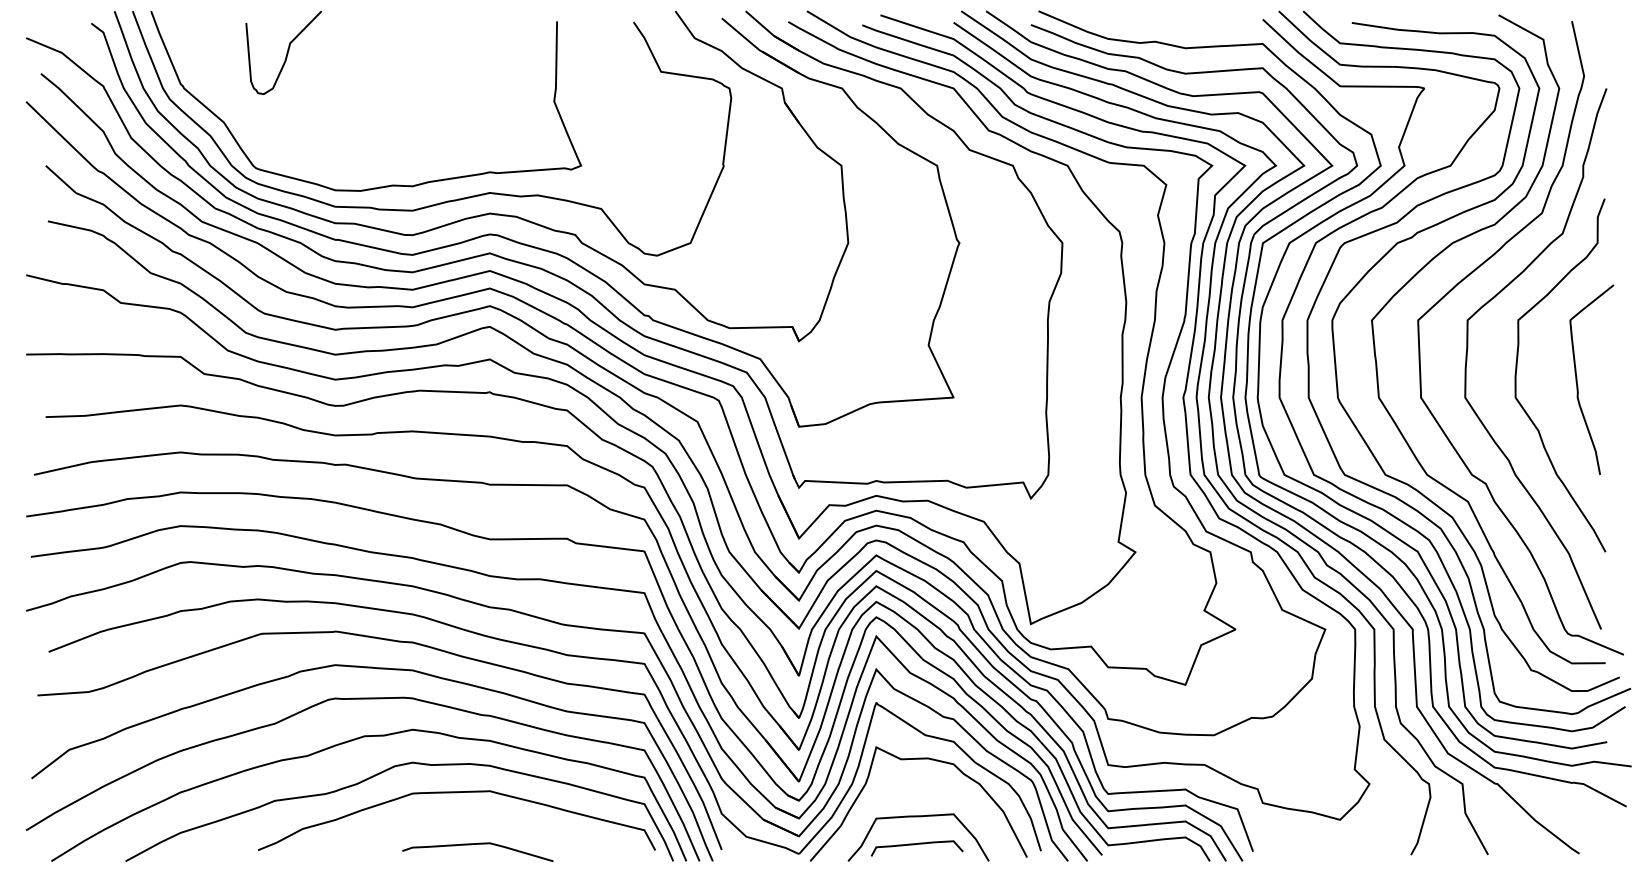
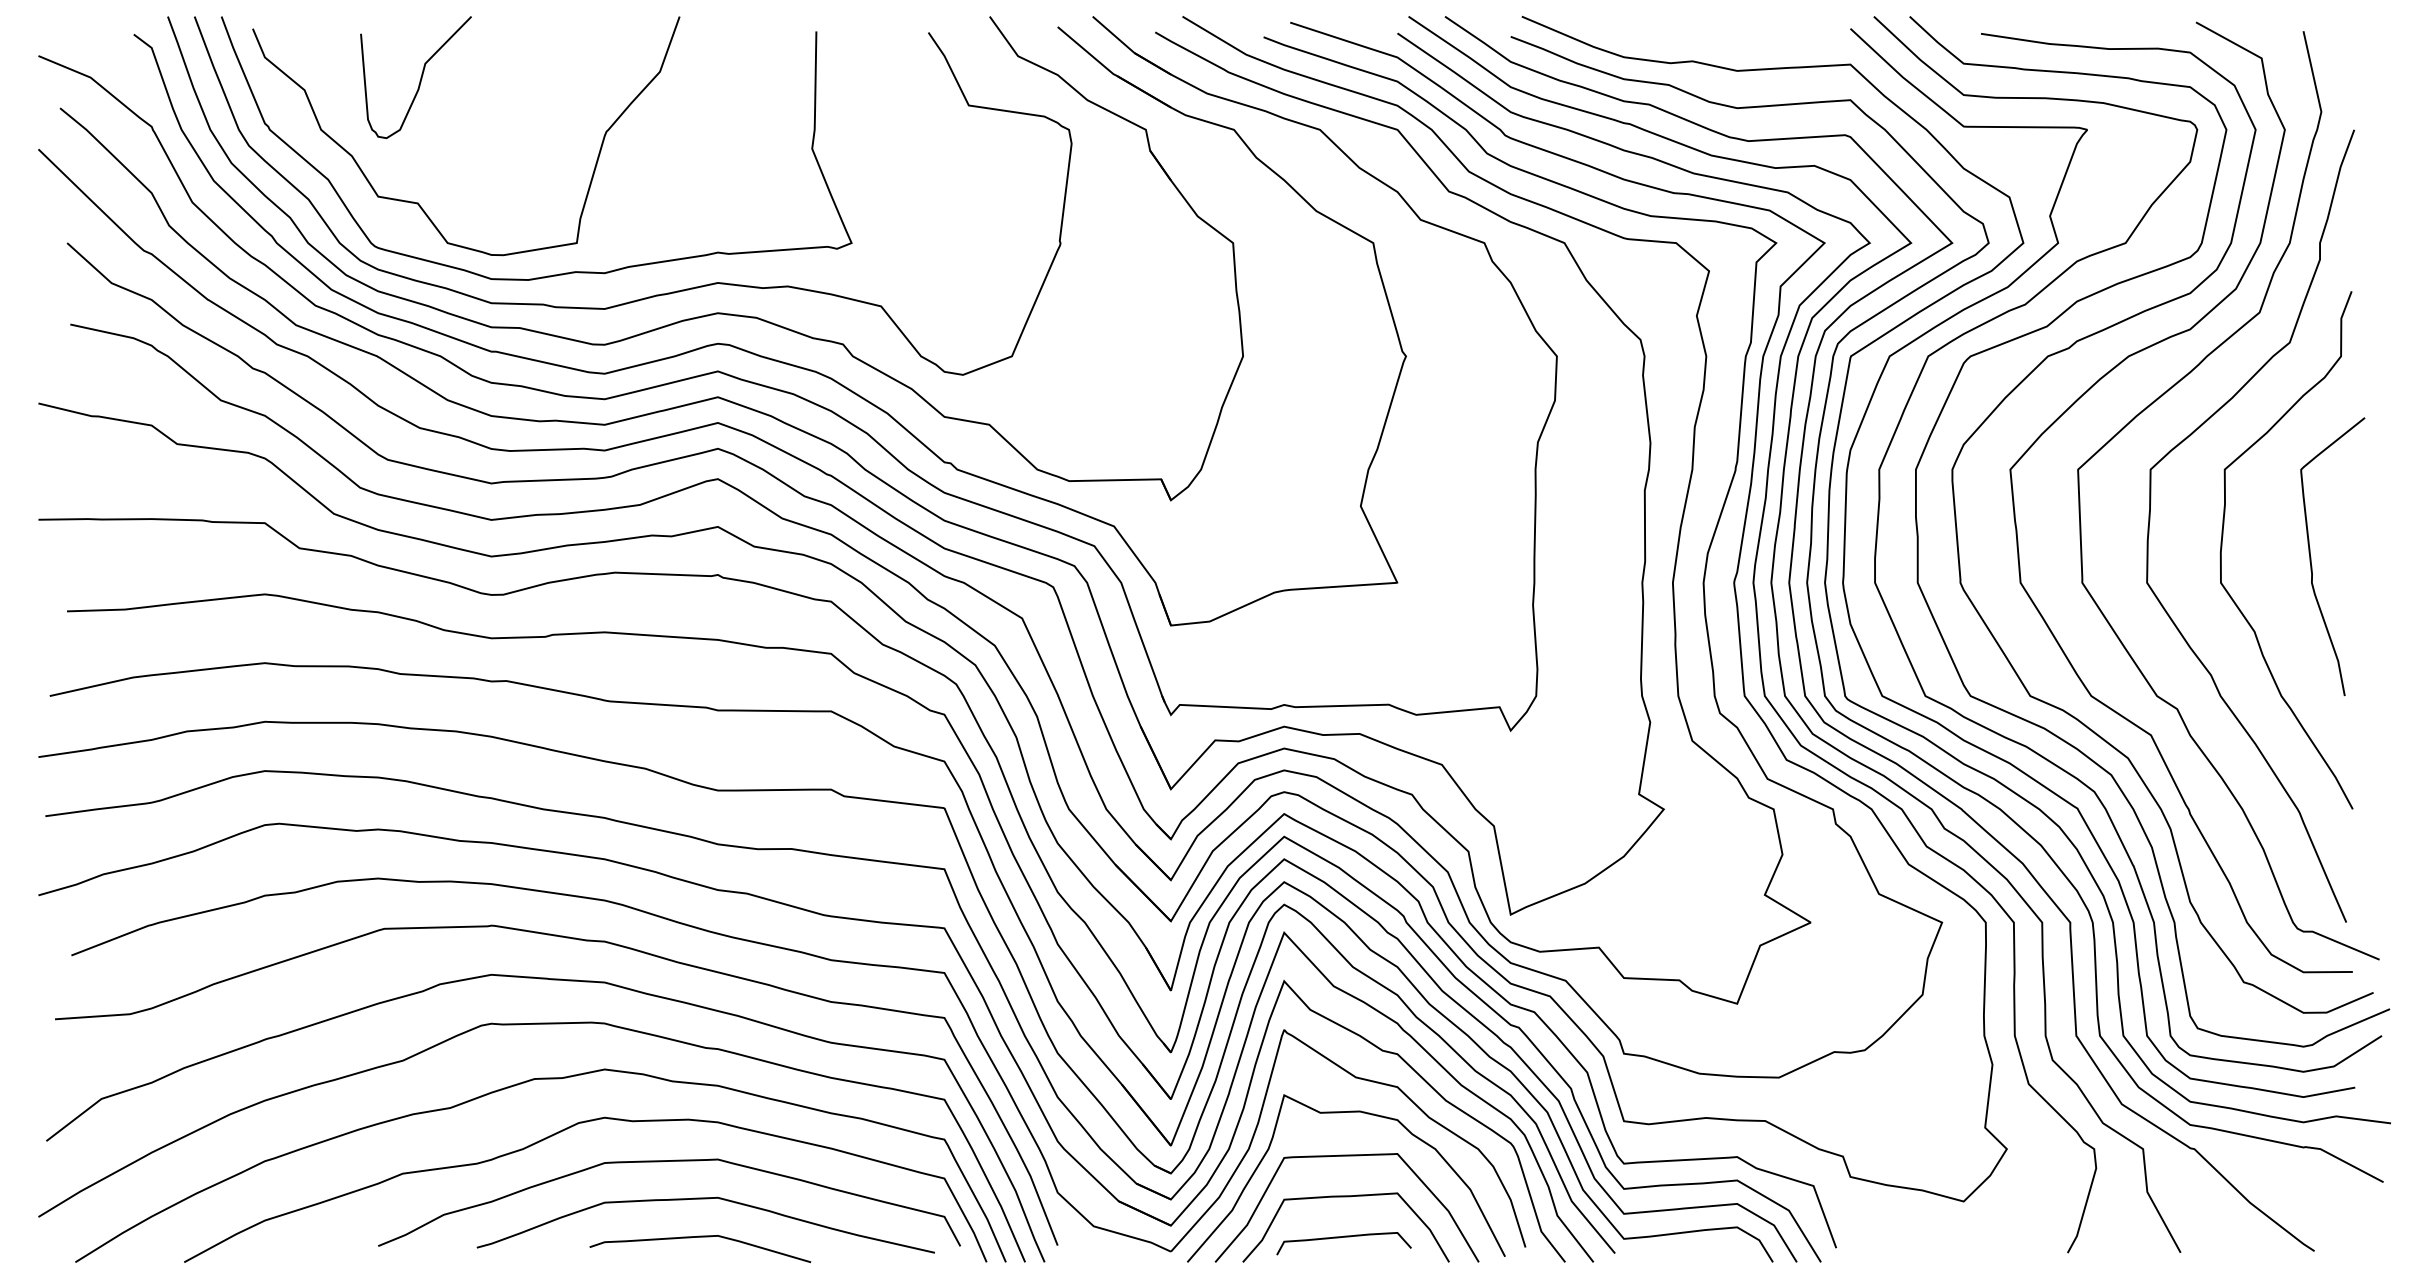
curve: (285, 137) -> (418, 201), added
curve: (918, 789) -> (1345, 1157), added
curve: (481, 818) -> (705, 1199), added

